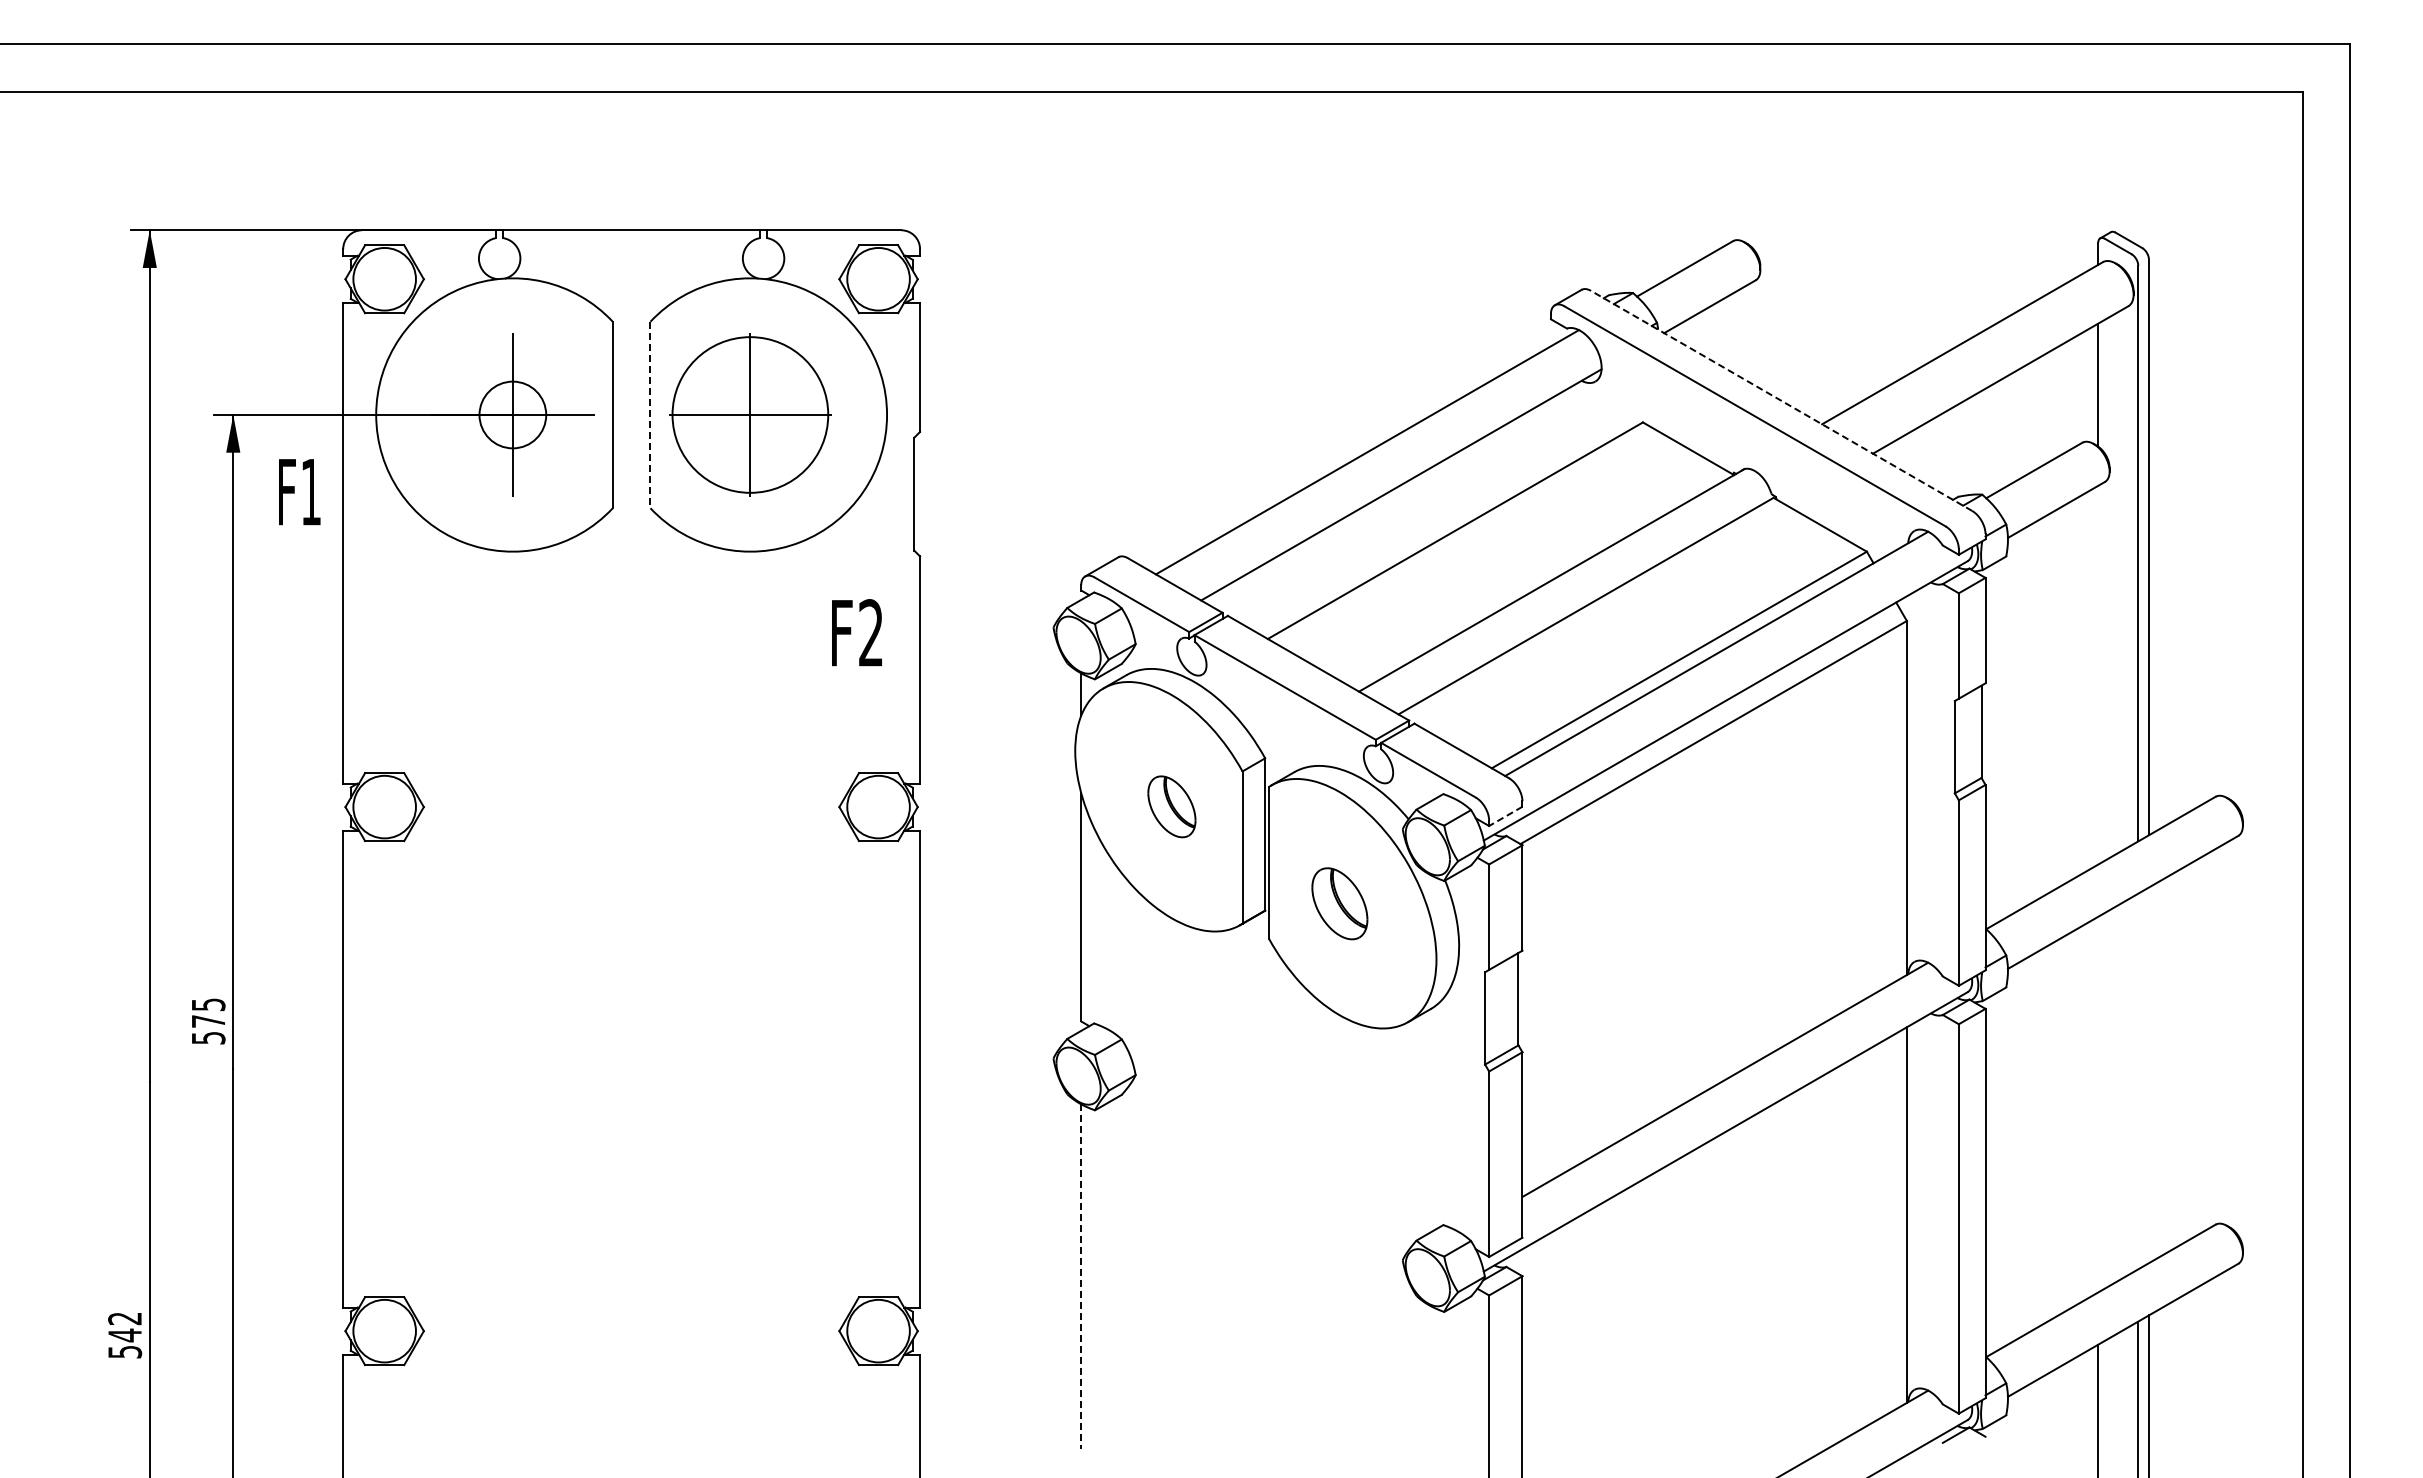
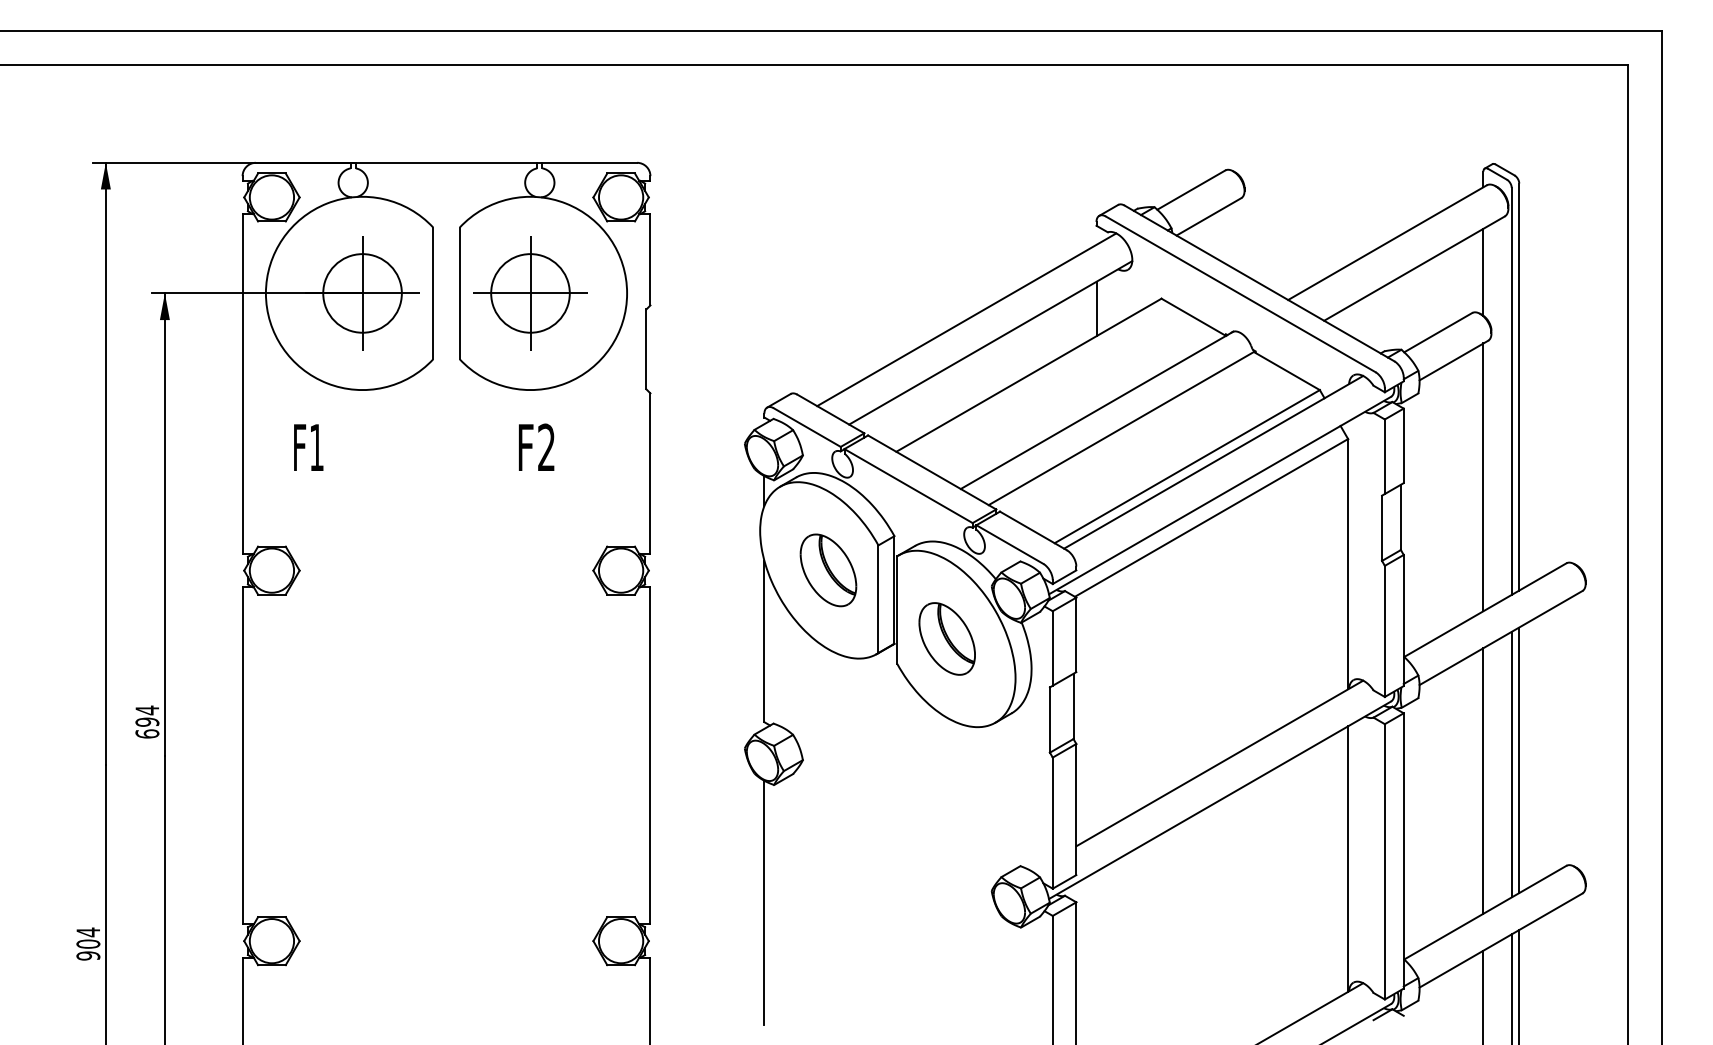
line: (1781, 400) -> (1259, 283), dashed -> solid
circle: (512, 414) -> (362, 293), size x1.67
circle: (750, 414) -> (530, 293), size x0.71
line: (650, 415) -> (459, 293), dashed -> solid
line: (1550, 436) -> (1096, 308), added
text: (299, 492) -> (308, 447), moved
text: (856, 632) -> (536, 447), moved
line: (2098, 674) -> (1483, 476), added
part: (1171, 806) -> (828, 570), size x1.67
line: (1505, 816) -> (1064, 577), dashed -> solid
part: (1339, 903) -> (946, 638), size x1.43
text: (208, 1021) -> (147, 722), 575 -> 694
line: (2148, 1075) -> (1518, 760), added
line: (2138, 1081) -> (1511, 764), added
line: (2098, 1104) -> (1483, 780), added
line: (1081, 1276) -> (764, 902), dashed -> solid
text: (125, 1334) -> (88, 943), 542 -> 904

